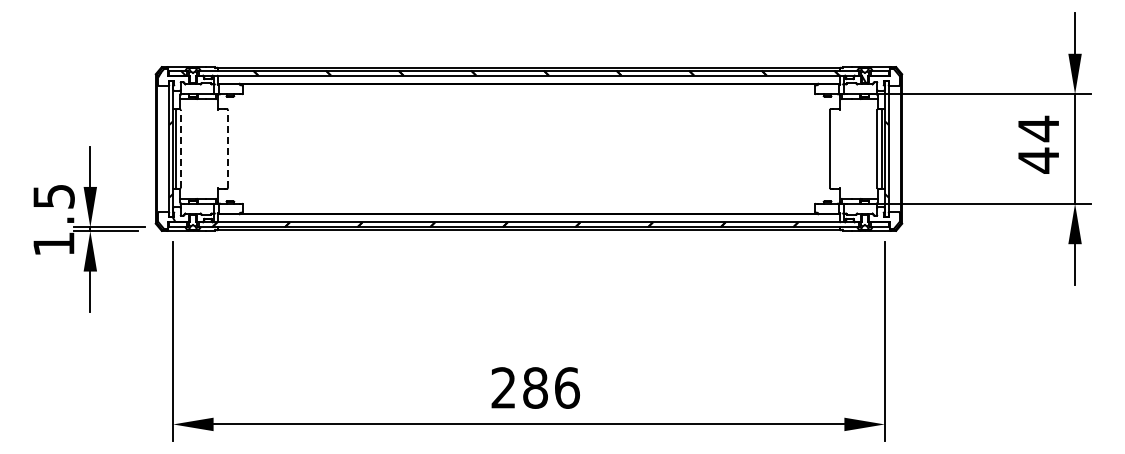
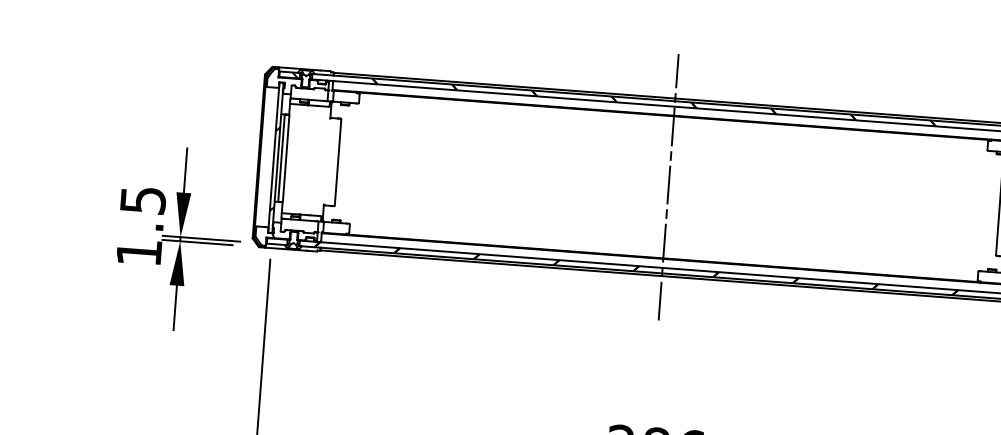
line: (180, 148) -> (286, 158), dashed -> solid
line: (227, 148) -> (337, 161), dashed -> solid
line: (528, 148) -> (668, 186), added

